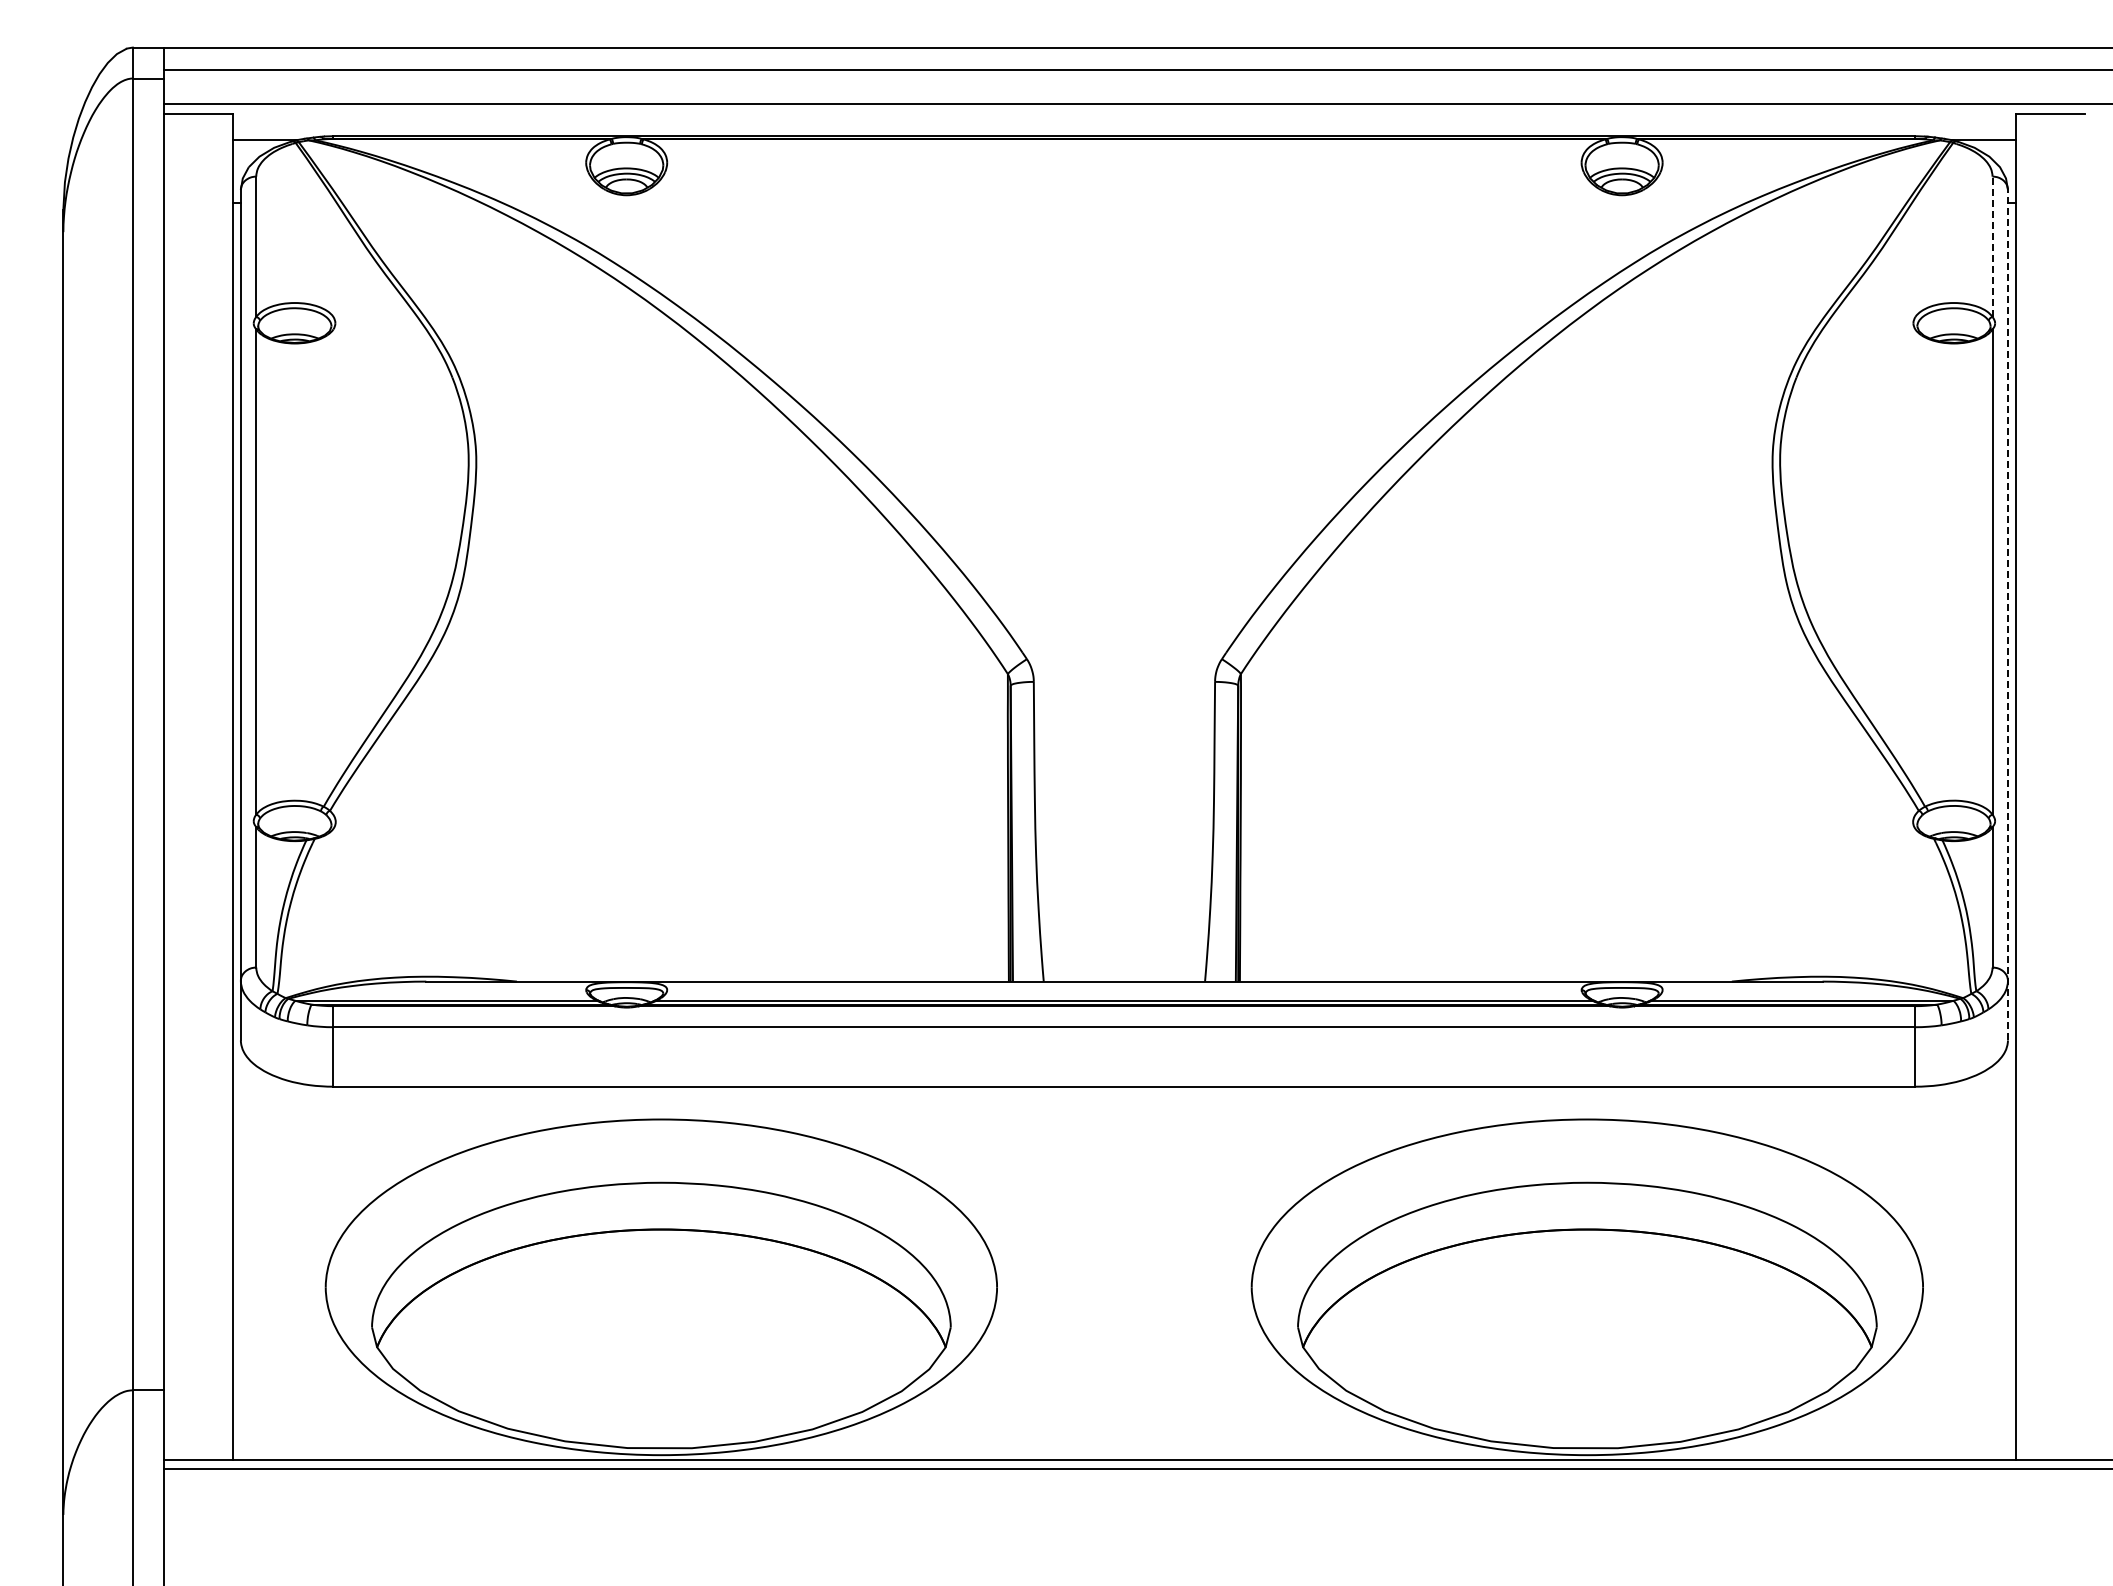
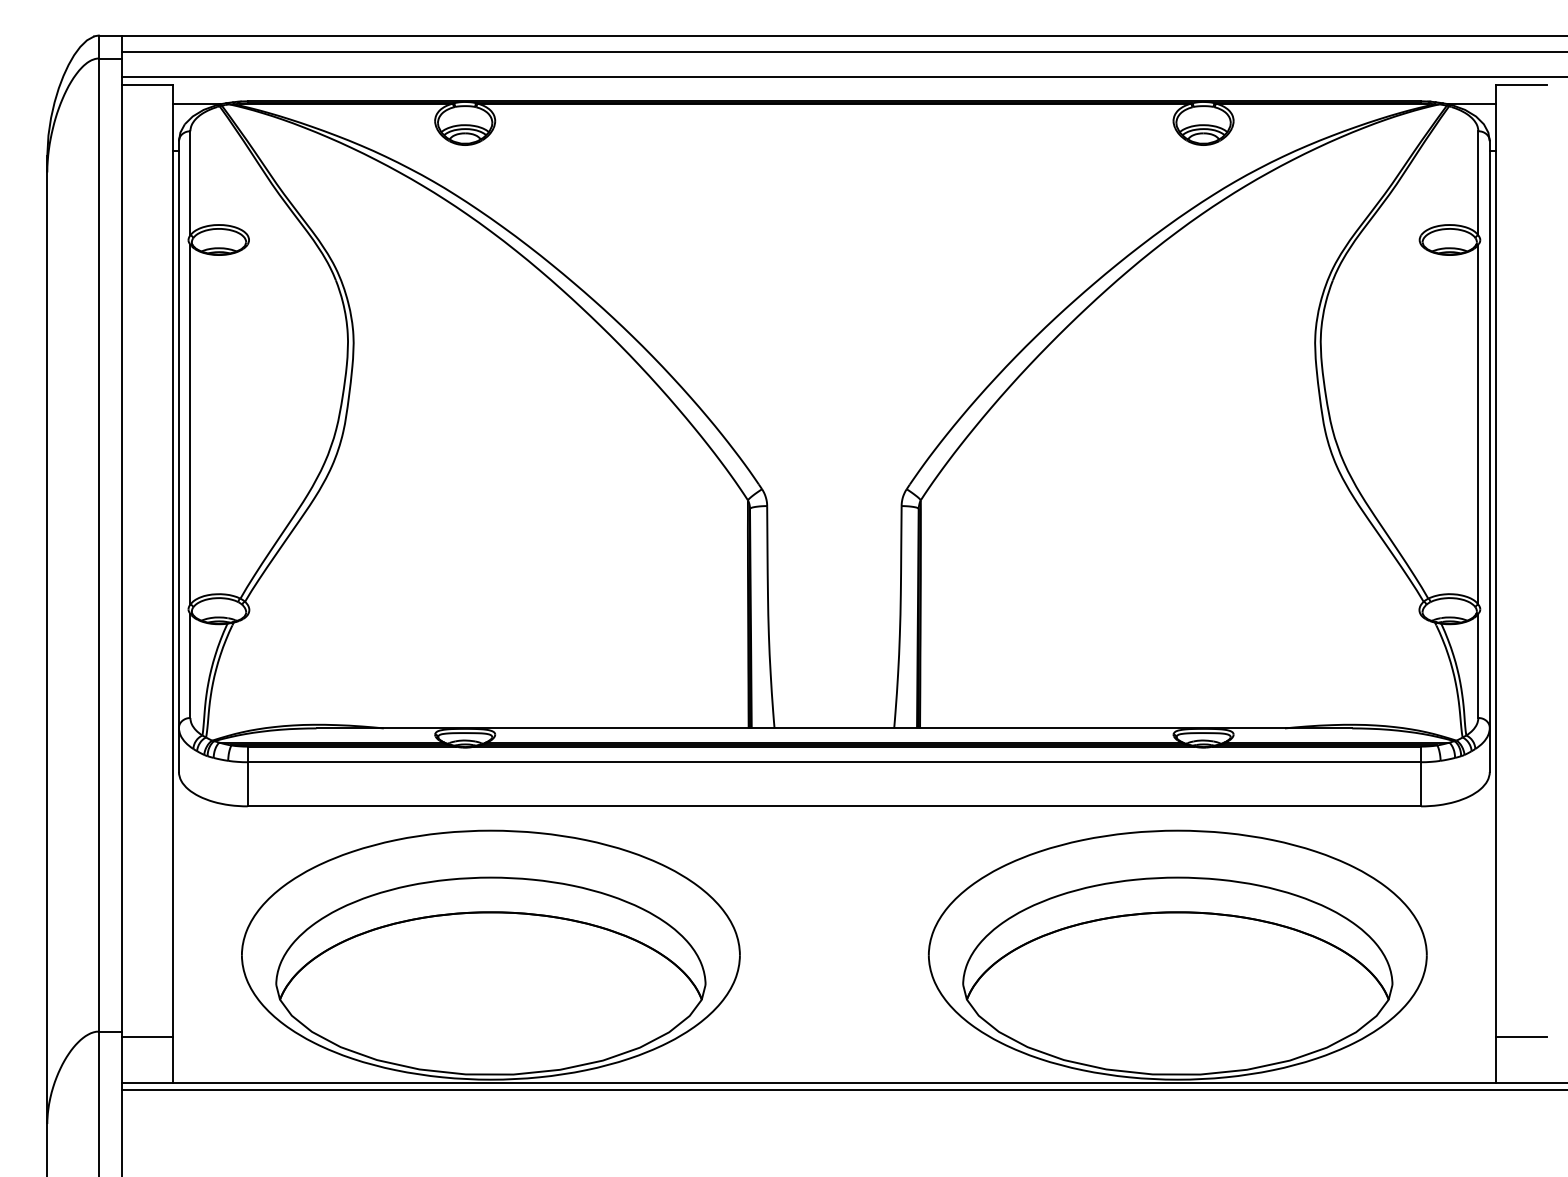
line: (1992, 246) -> (1478, 183), dashed -> solid
line: (2007, 614) -> (1489, 456), dashed -> solid
line: (198, 1397) -> (147, 1036), added
line: (2050, 1397) -> (1521, 1036), added

